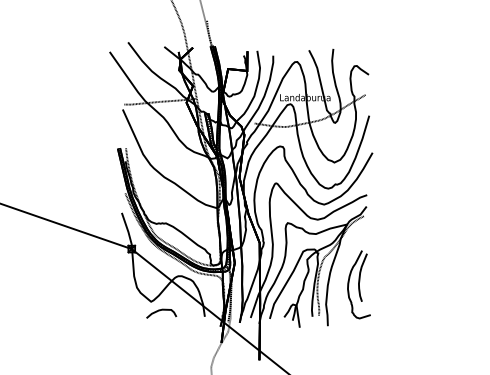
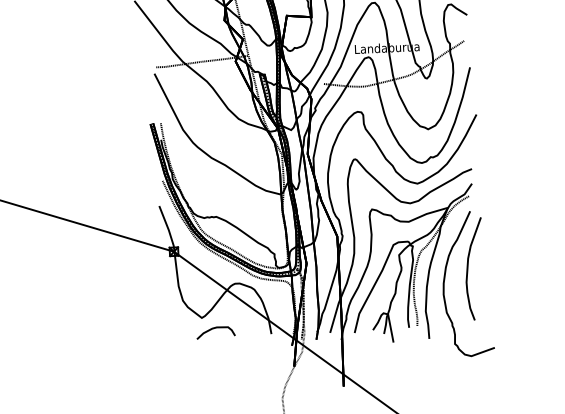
part: (358, 284) -> (466, 283), size x1.67

